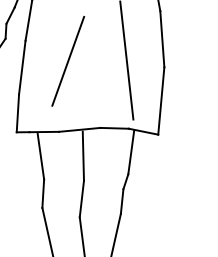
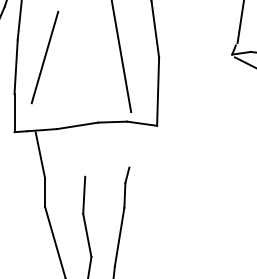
line: (67, 61) -> (44, 57), moved
line: (130, 152) -> (130, 145), removed
line: (82, 155) -> (82, 151), removed

